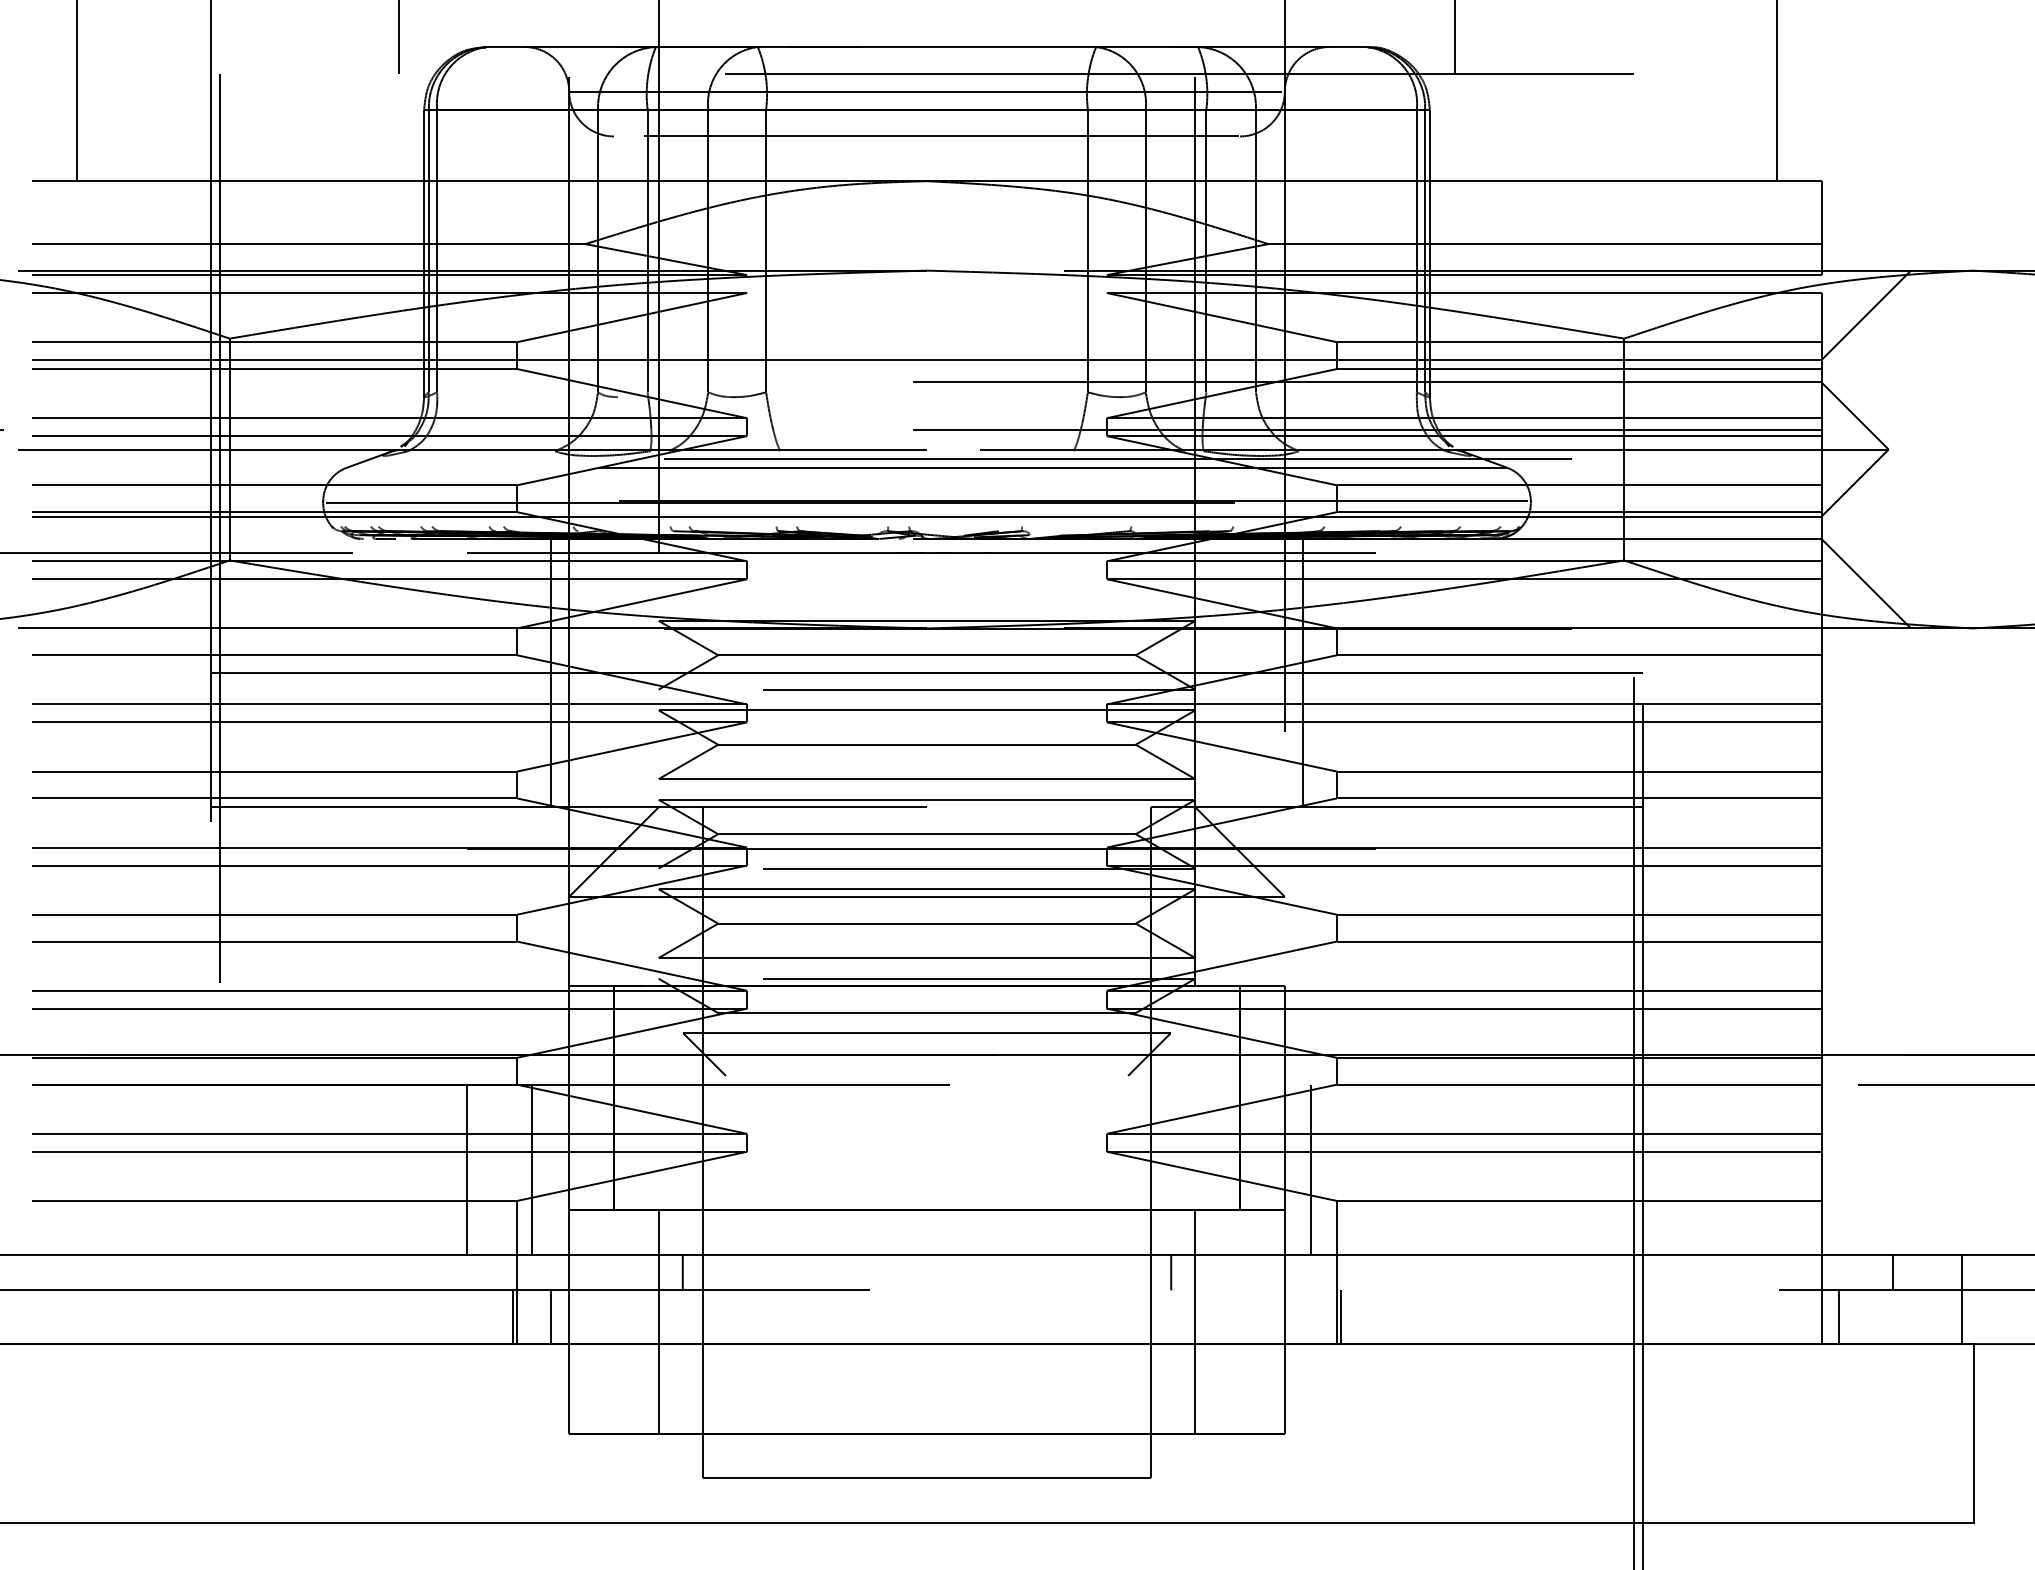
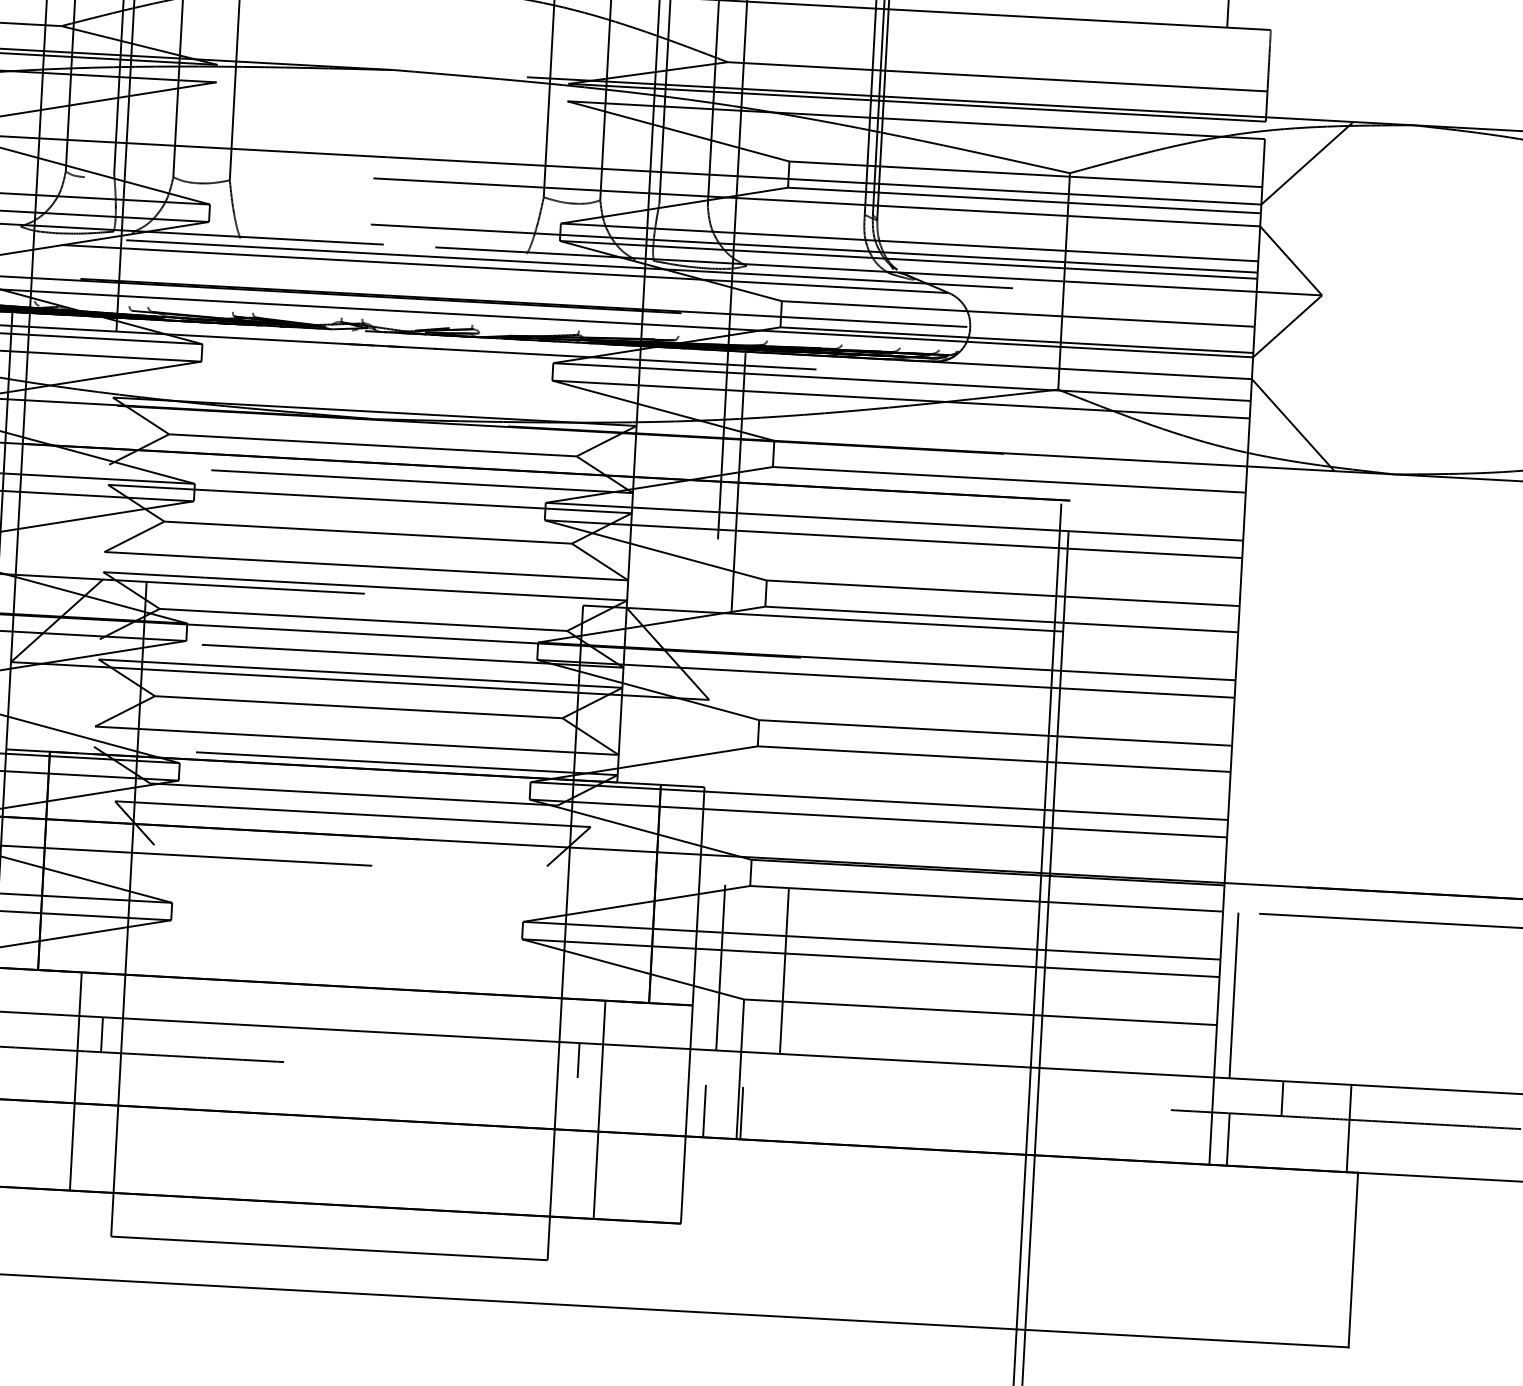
line: (1376, 1169) -> (784, 970), added
line: (1837, 1169) -> (1234, 995), added
line: (1302, 1317) -> (704, 1111), added

